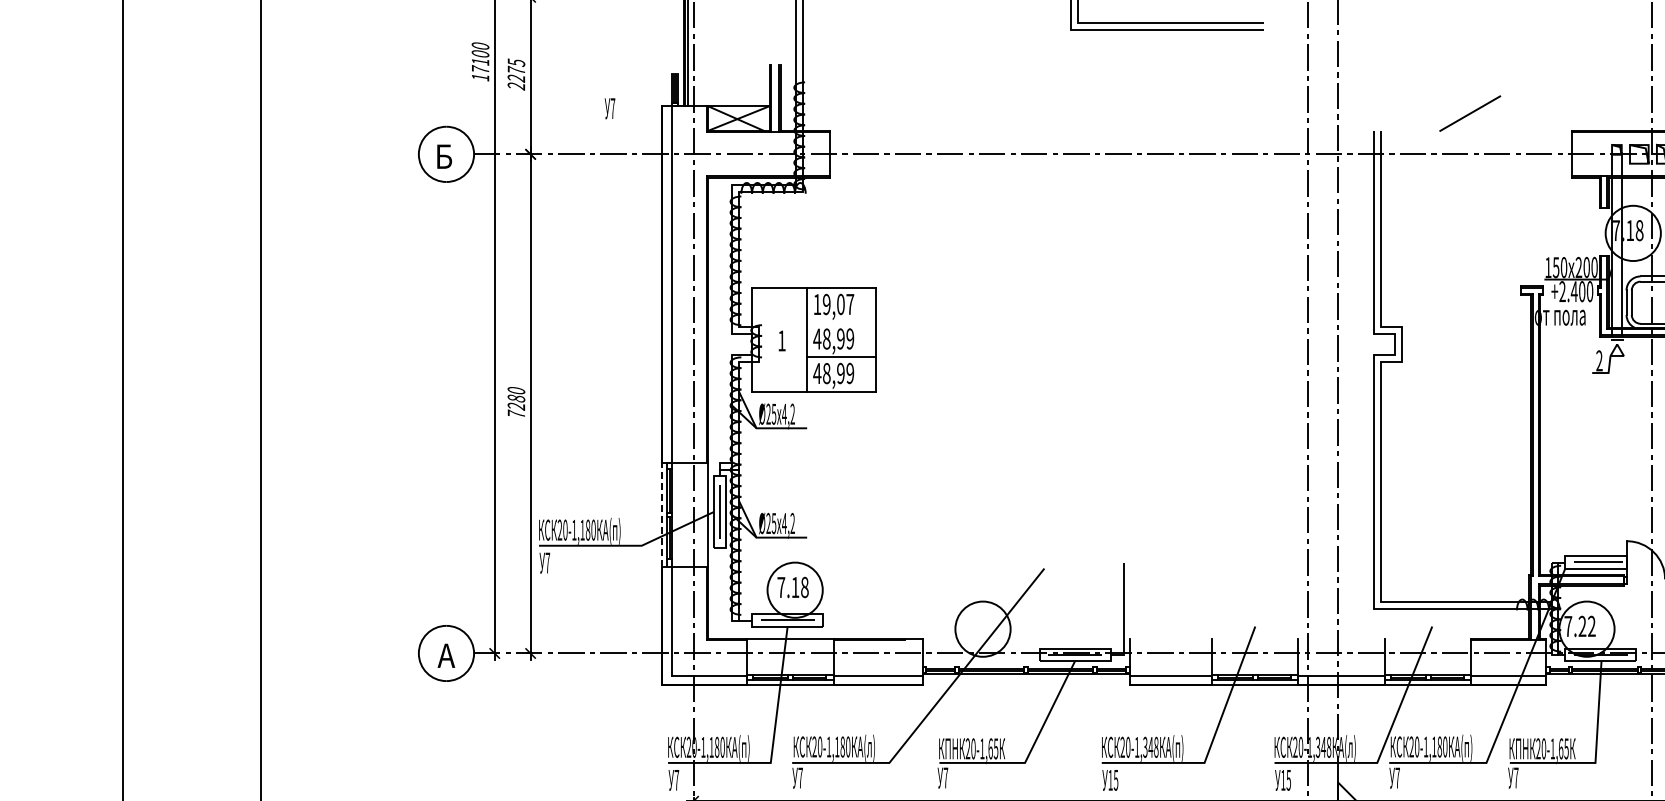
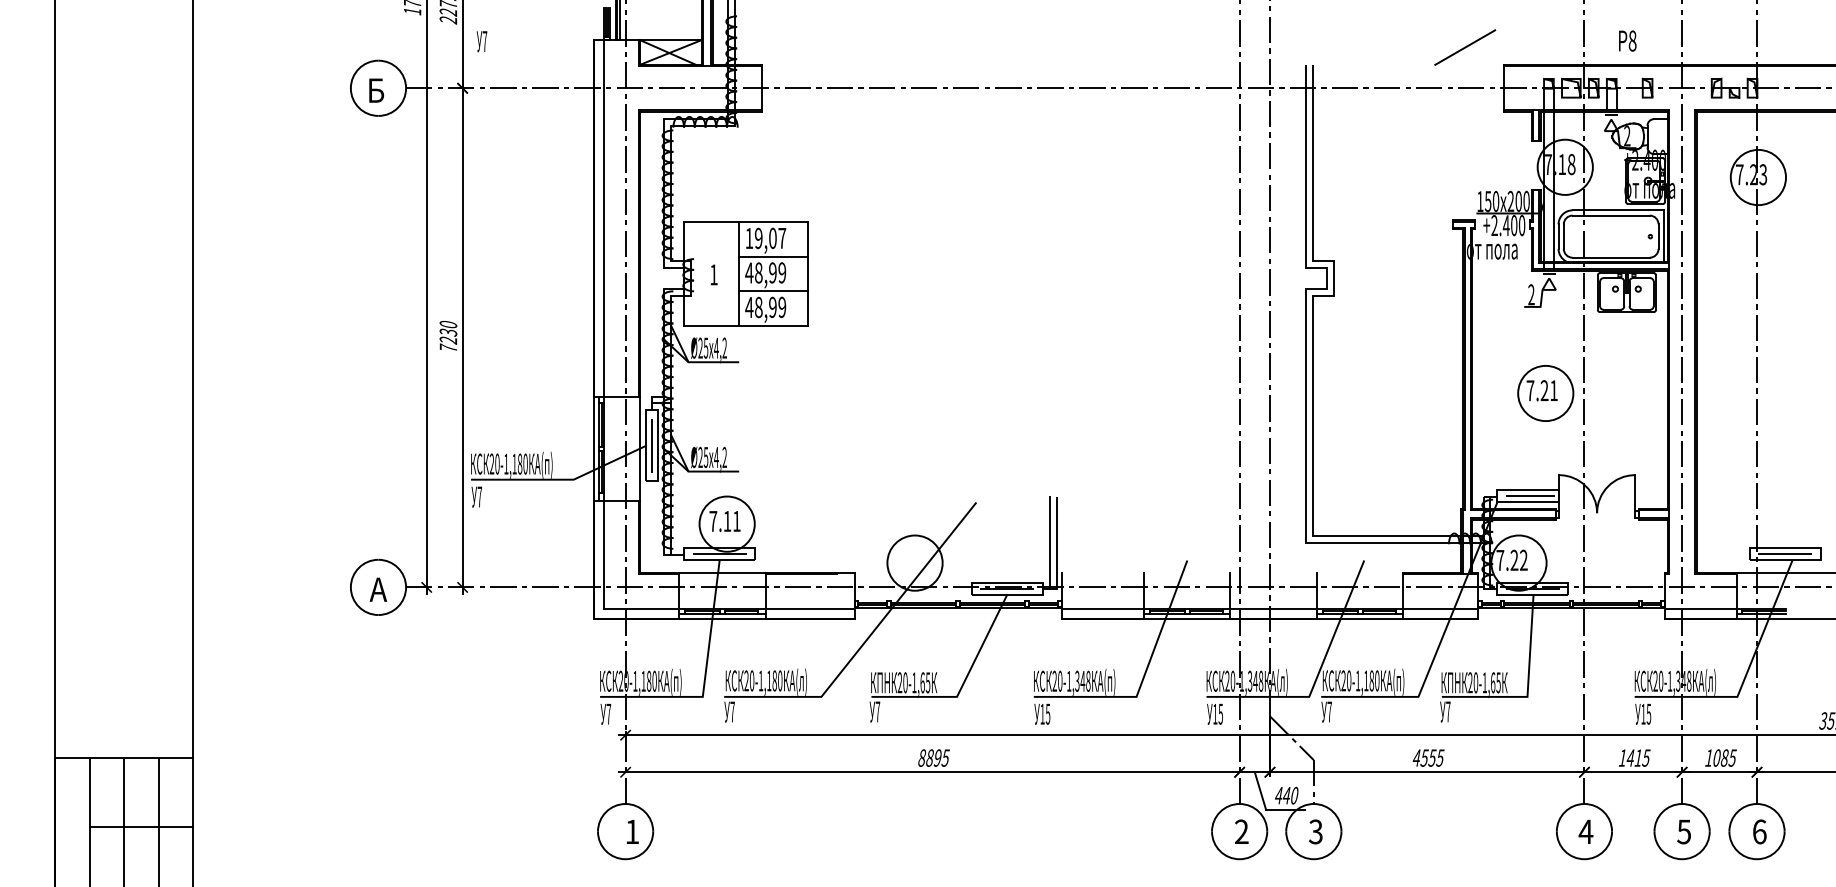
text: (609, 108) -> (481, 41), moved
line: (1470, 113) -> (1465, 47), moved
line: (840, 322) -> (772, 256), added
text: (515, 398) -> (447, 332), 7280 -> 7230
part: (1613, 459) -> (1545, 393), added
line: (661, 514) -> (593, 448), dashed -> solid
text: (804, 586) -> (736, 520), 7.18 -> 7.11
line: (1117, 608) -> (1049, 542), added

